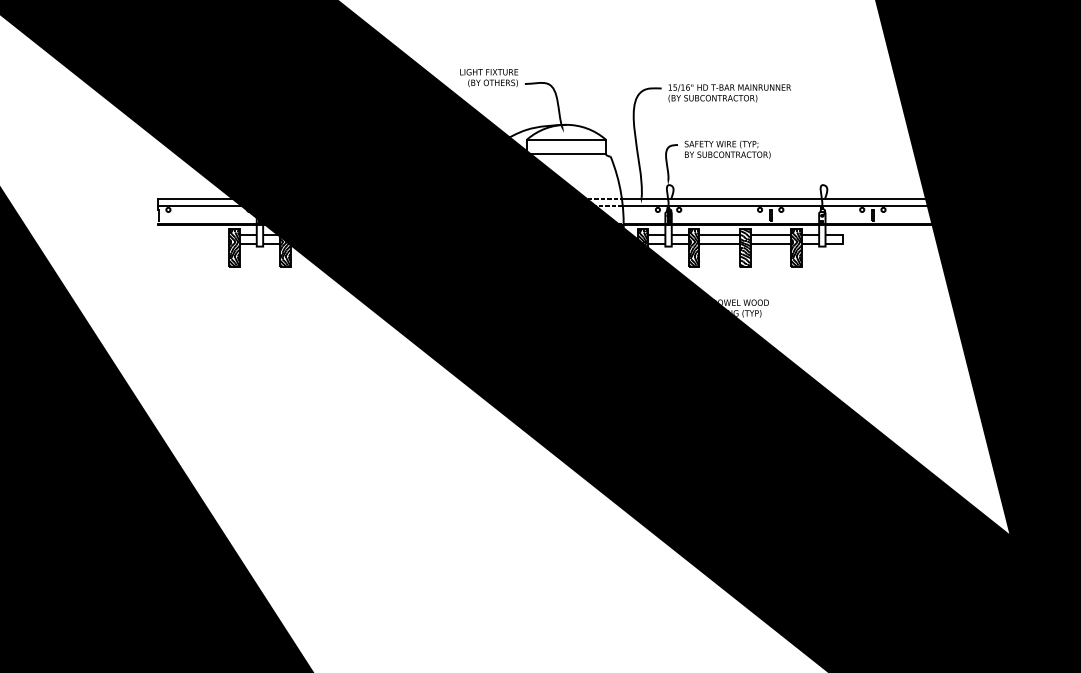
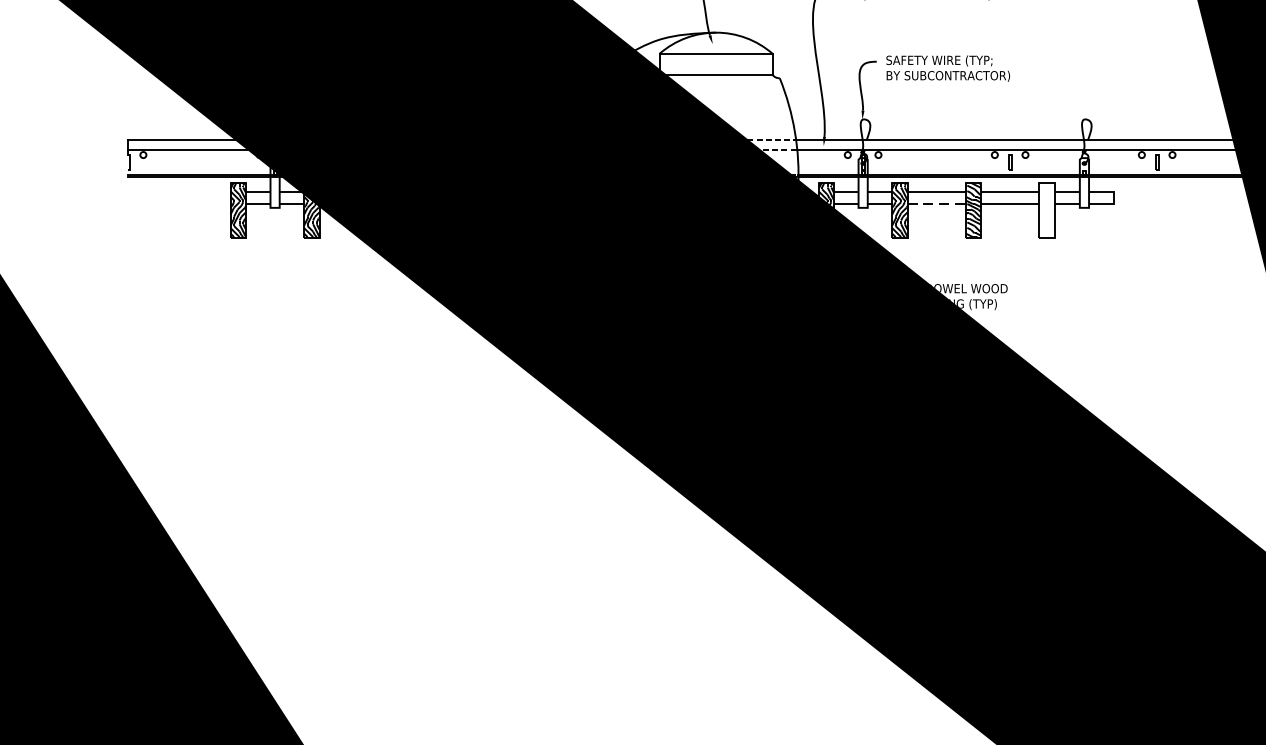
line: (720, 243) -> (937, 203), solid -> dashed
hatch: (795, 248) -> (1045, 210), removed

